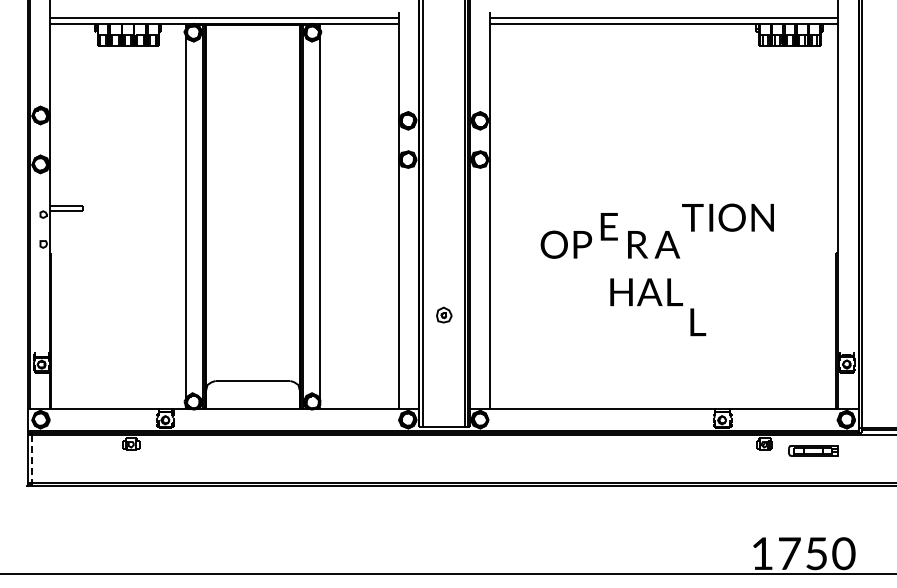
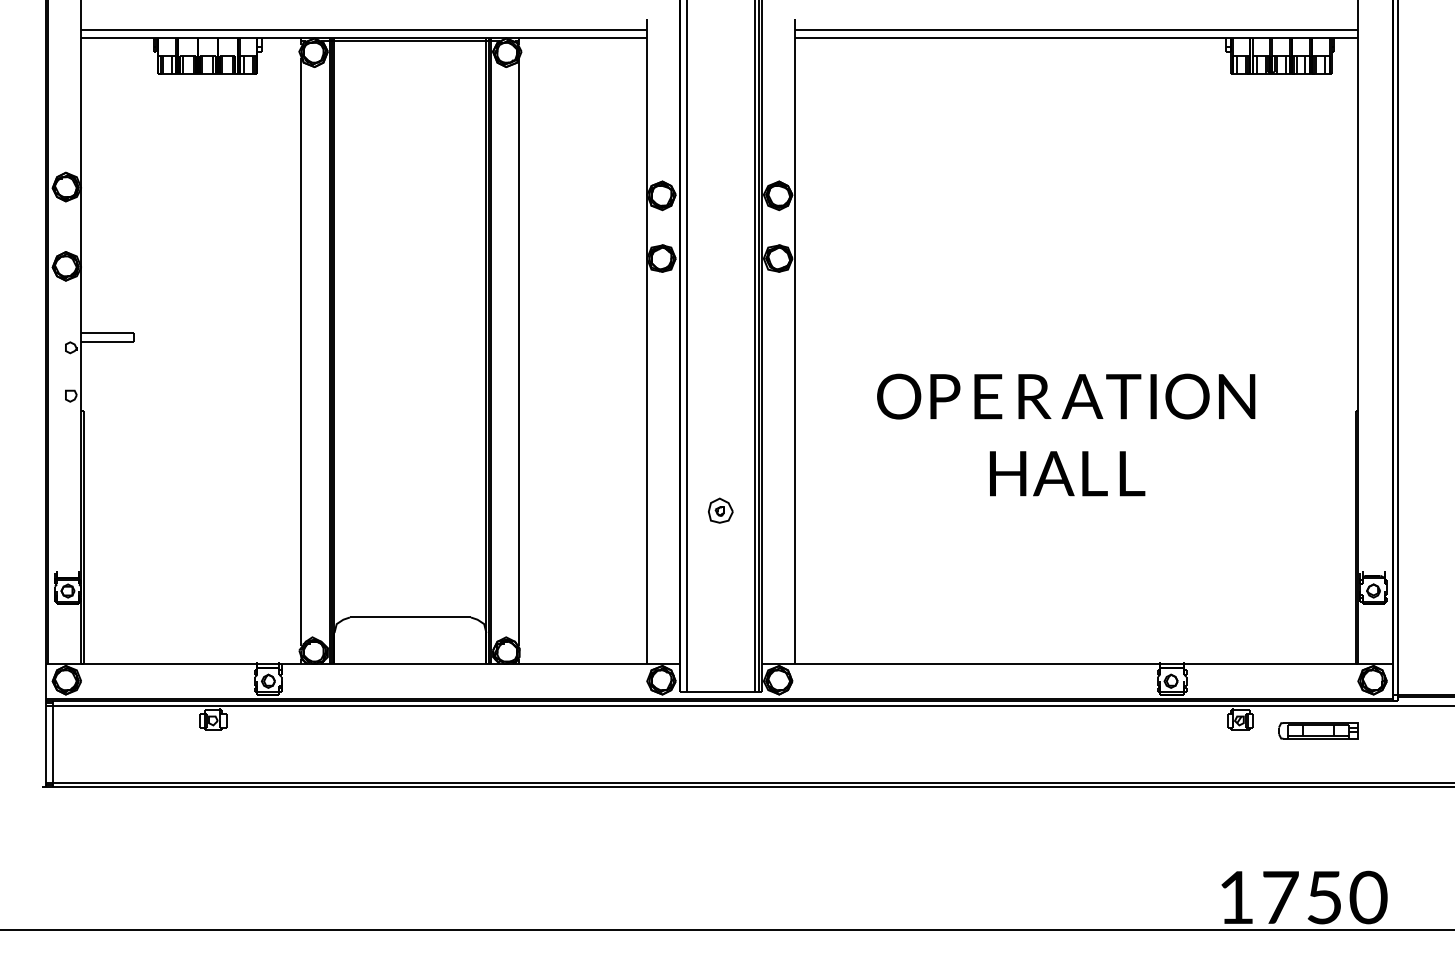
text: (727, 217) -> (1179, 396), moved
text: (608, 226) -> (986, 396), moved
text: (698, 322) -> (1132, 474), moved
line: (32, 459) -> (52, 744), dashed -> solid

